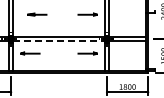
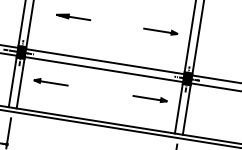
line: (59, 41) -> (104, 69), dashed -> solid

